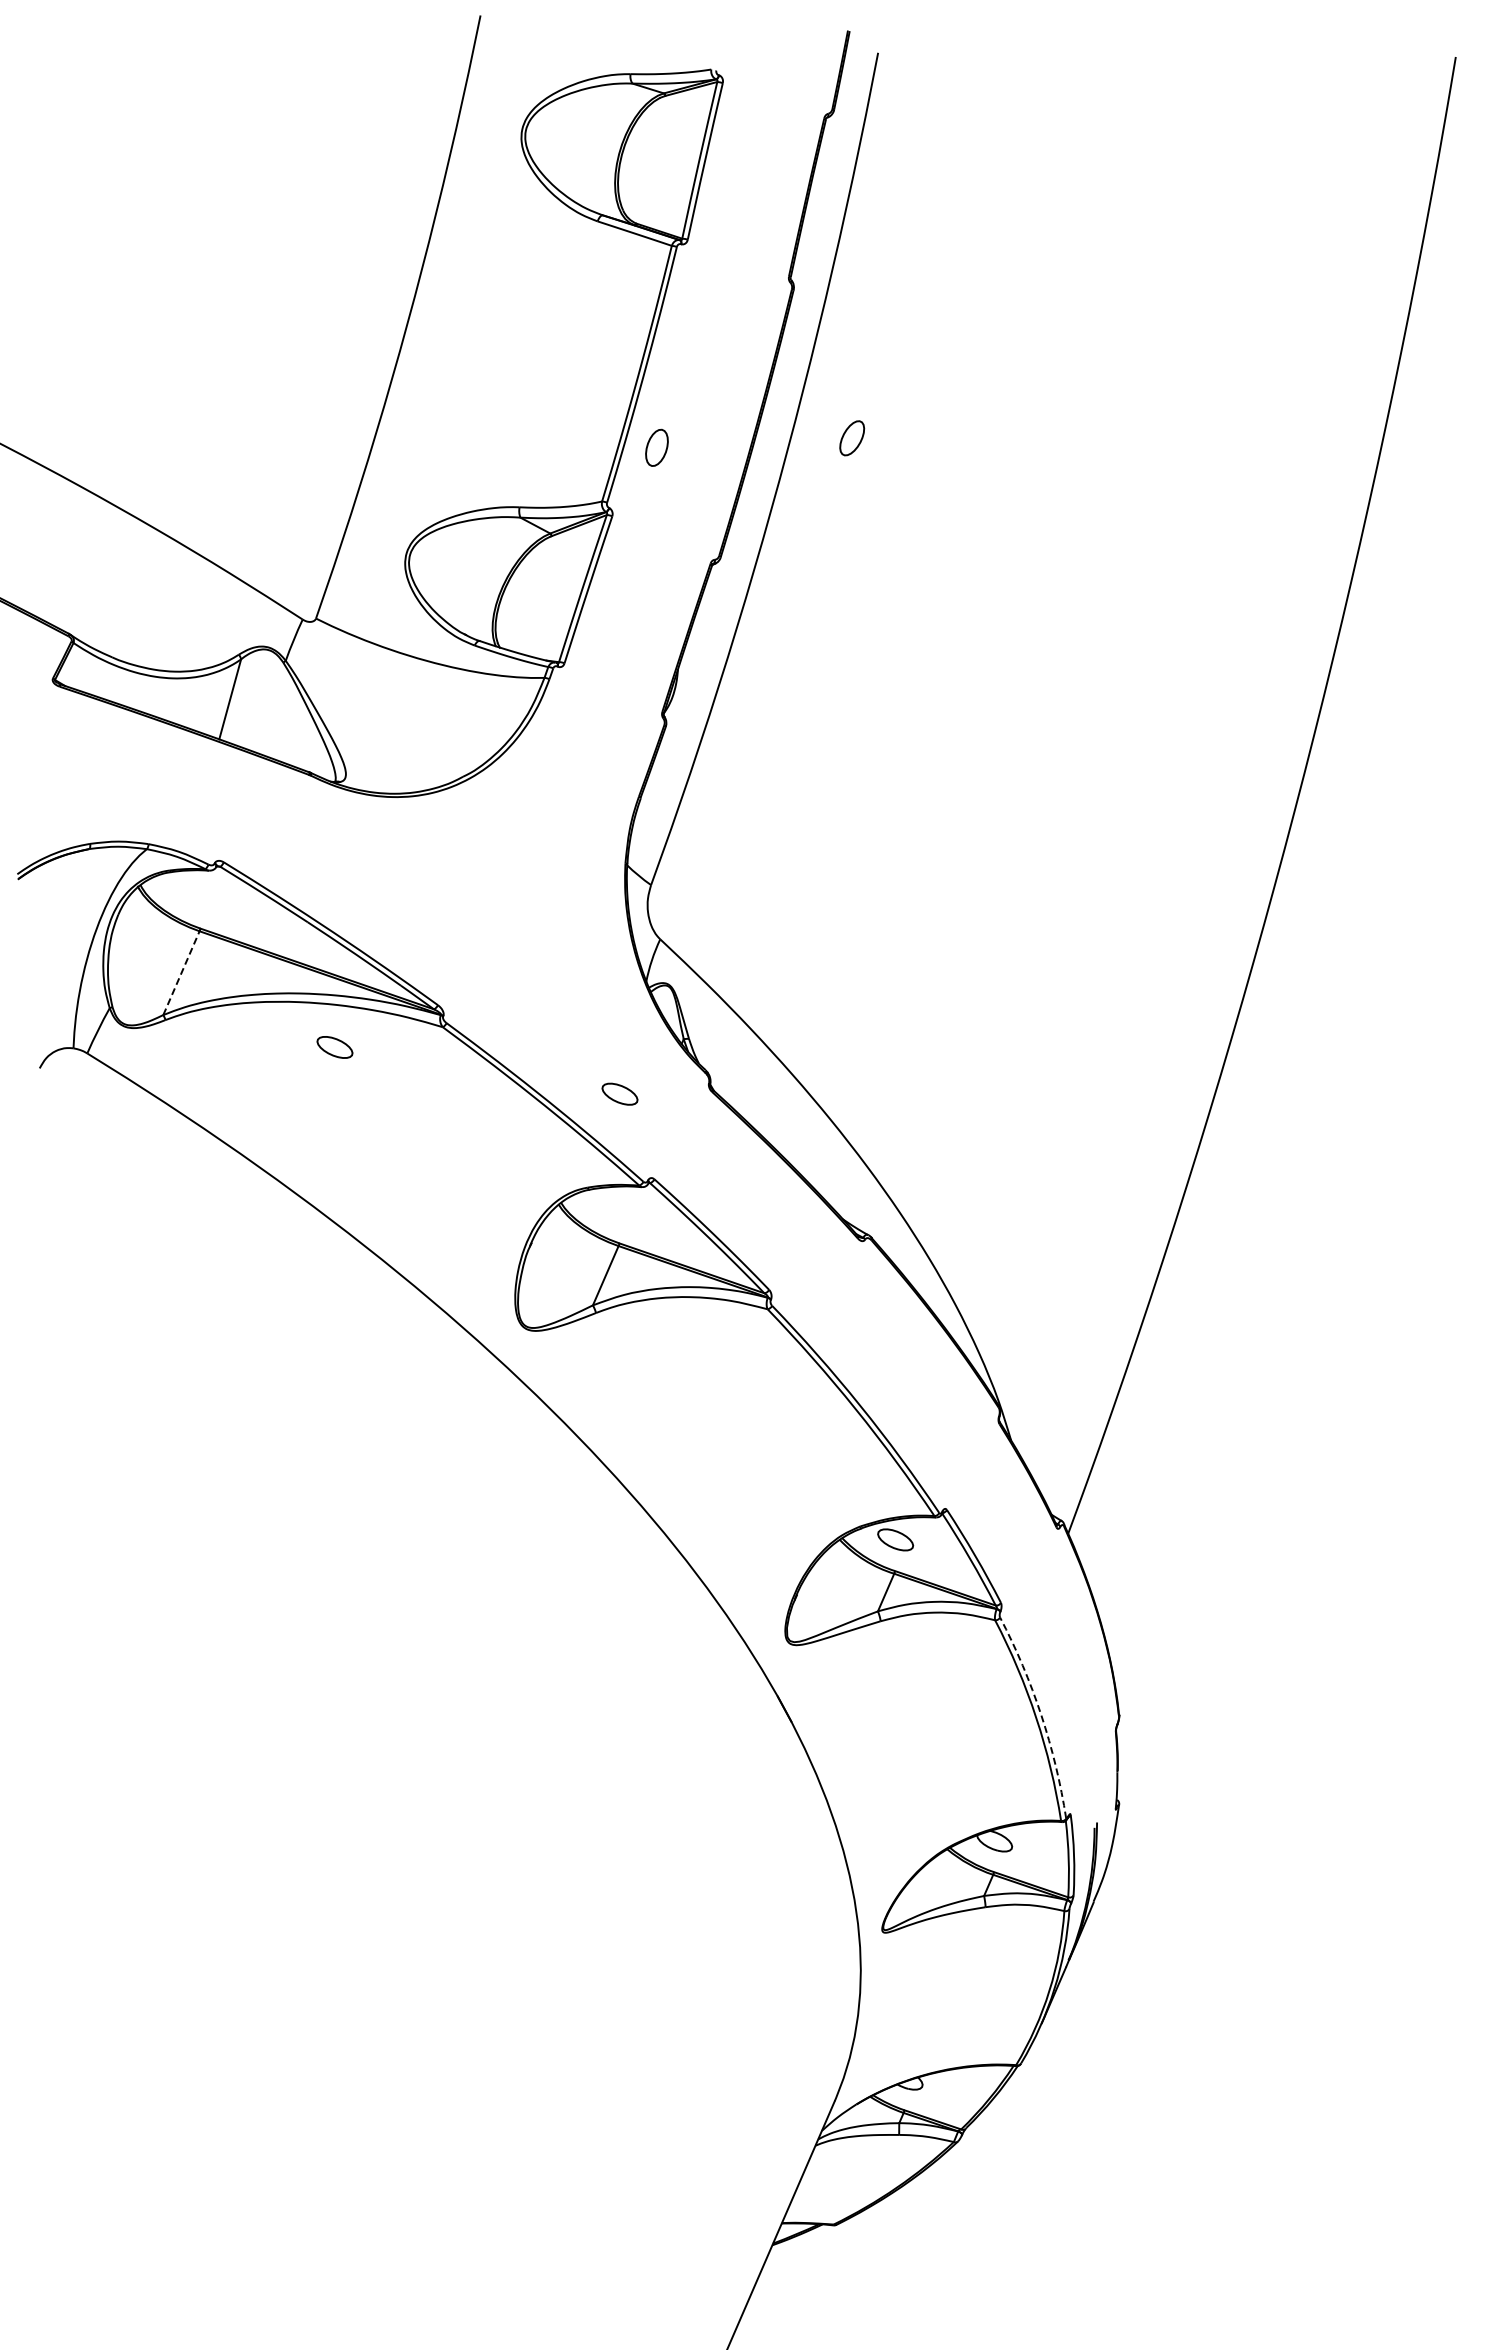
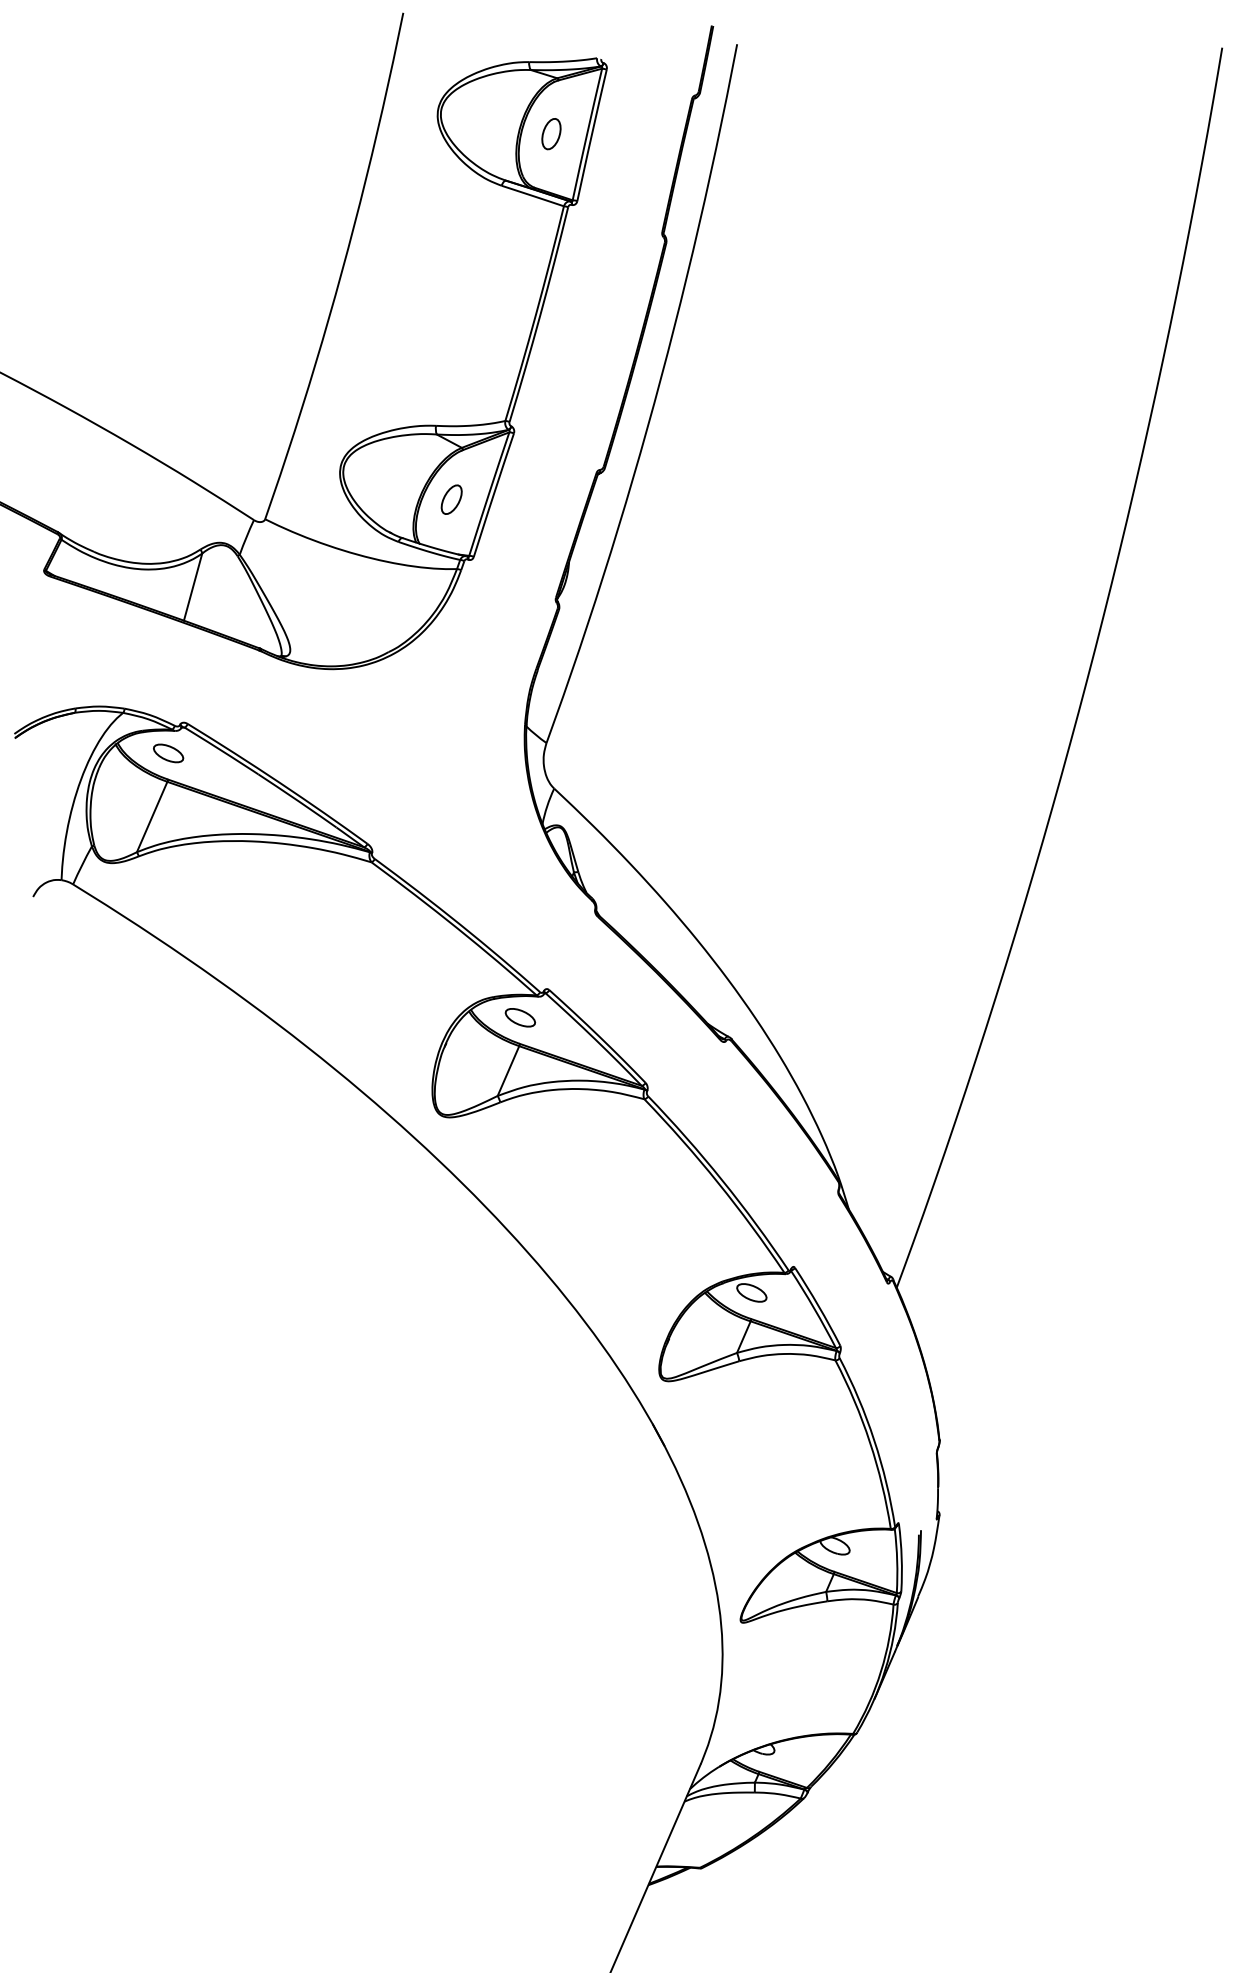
part: (852, 438) -> (451, 499), moved
part: (656, 447) -> (551, 133), moved
line: (181, 973) -> (152, 817), dashed -> solid
part: (334, 1047) -> (168, 753), moved
part: (619, 1093) -> (519, 1017), moved
arc: (1041, 1715) -> (874, 1440), dashed -> solid

